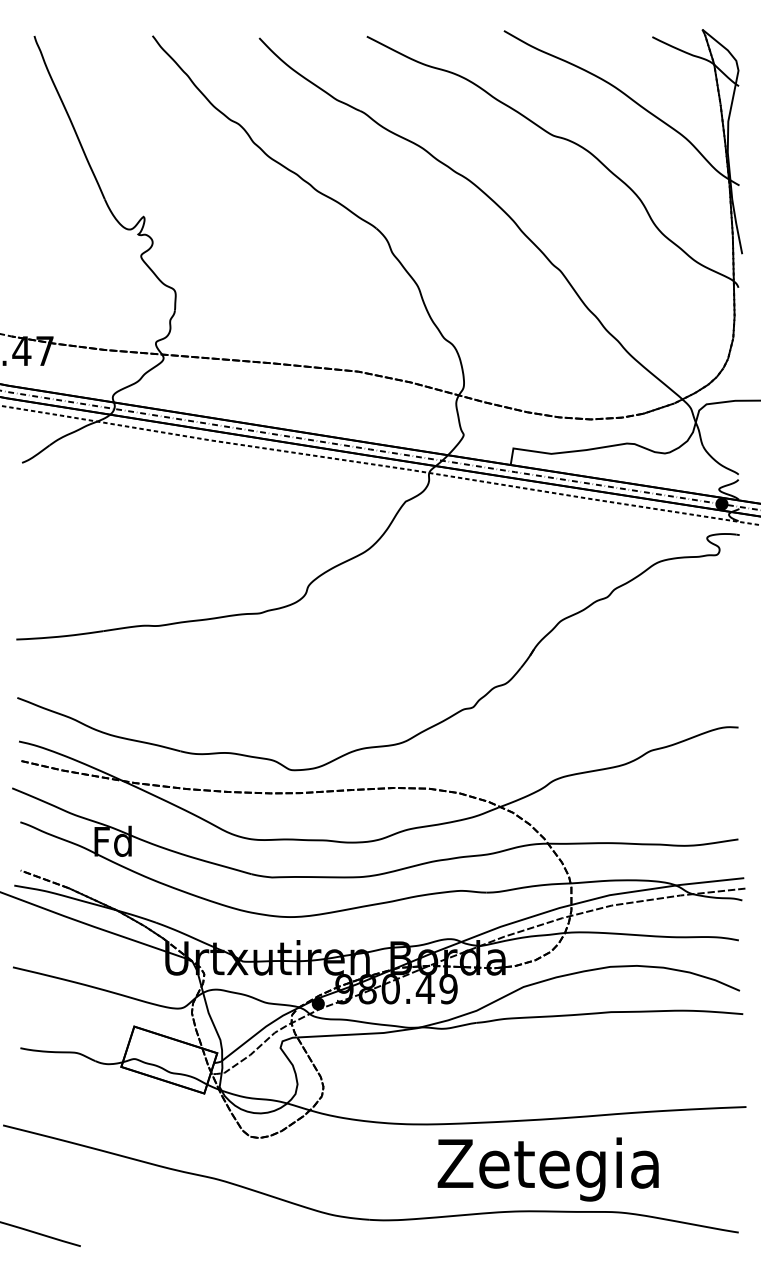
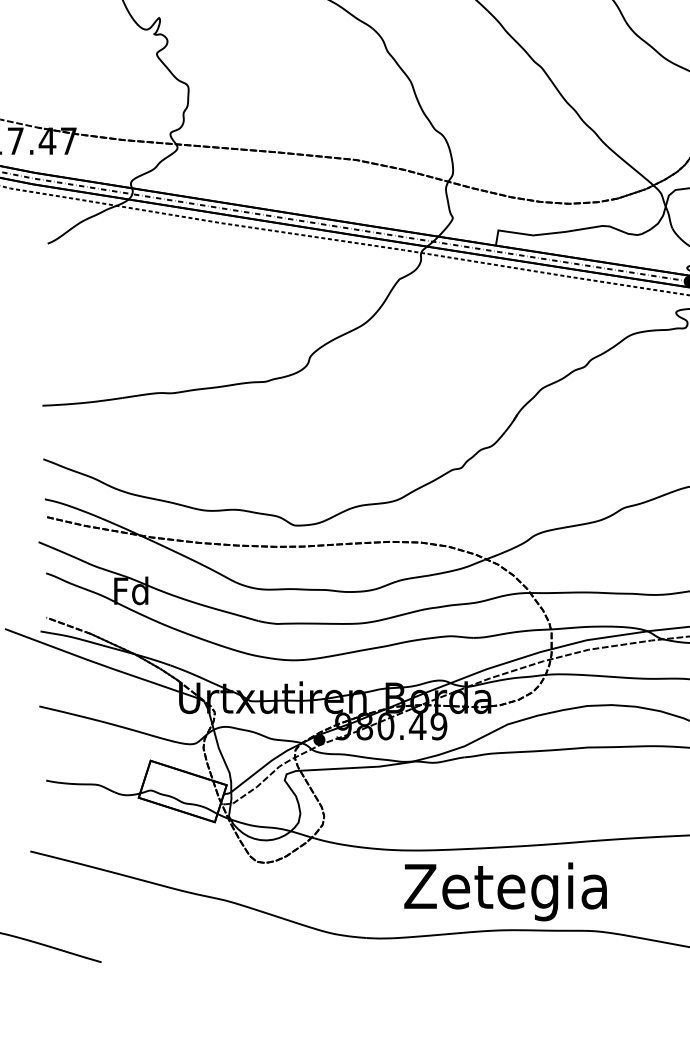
text: (547, 1169) -> (504, 891), moved

